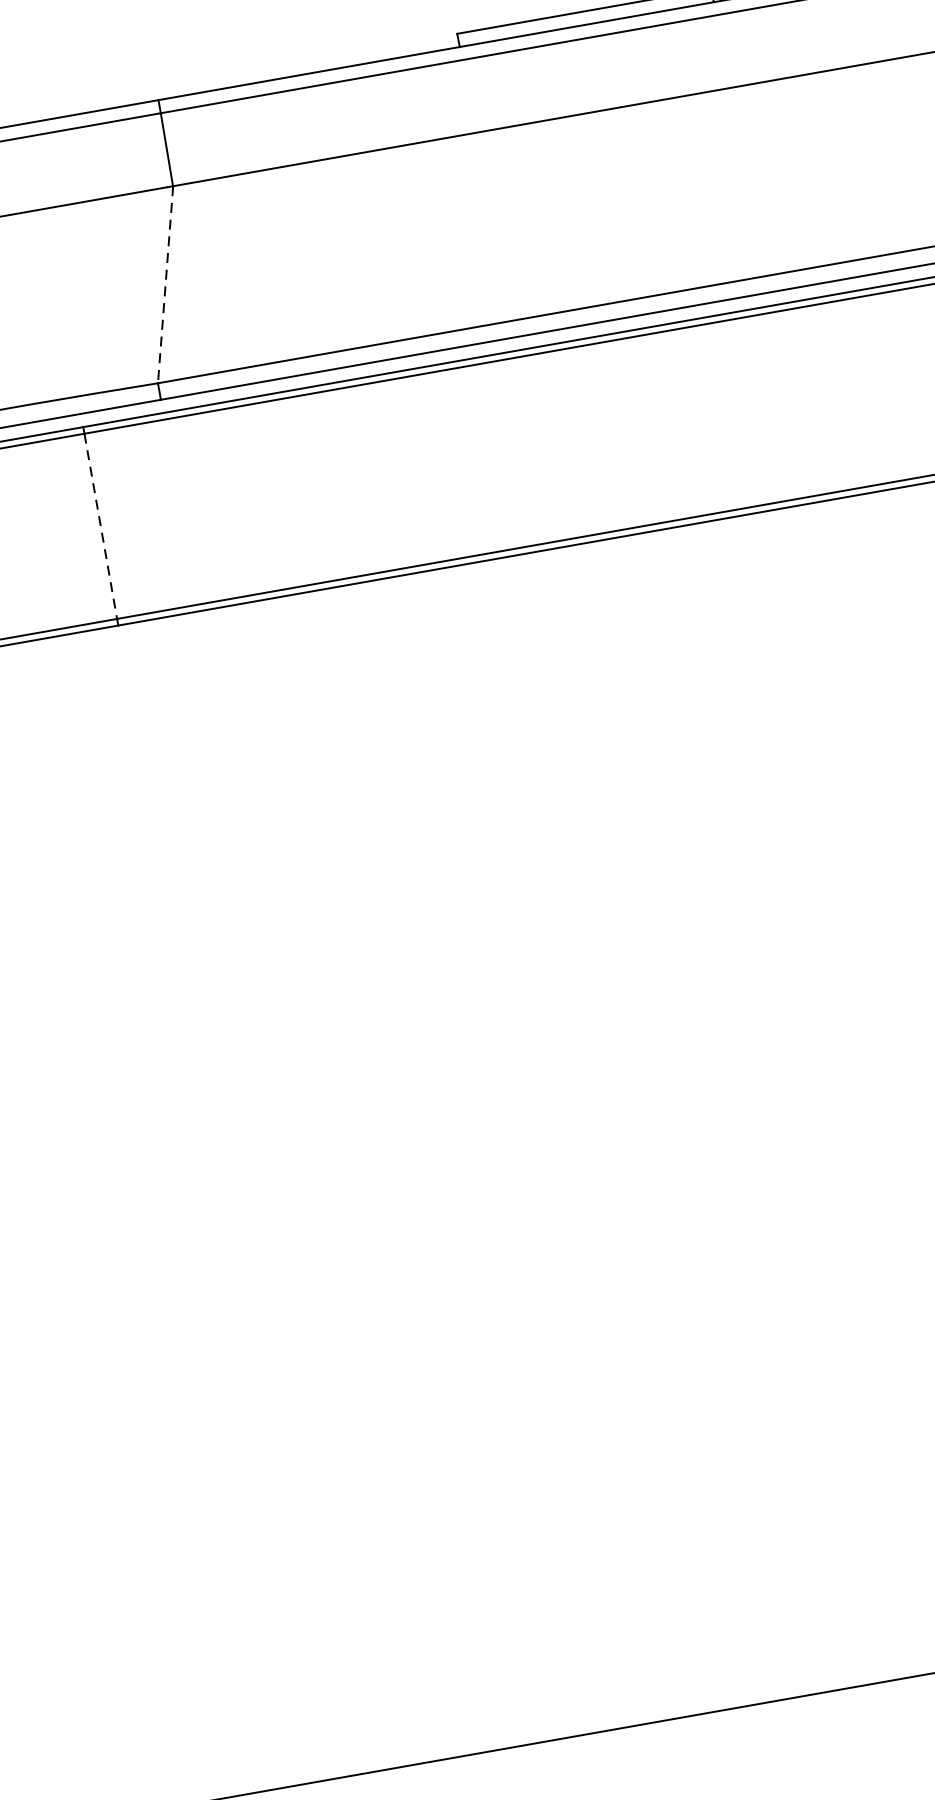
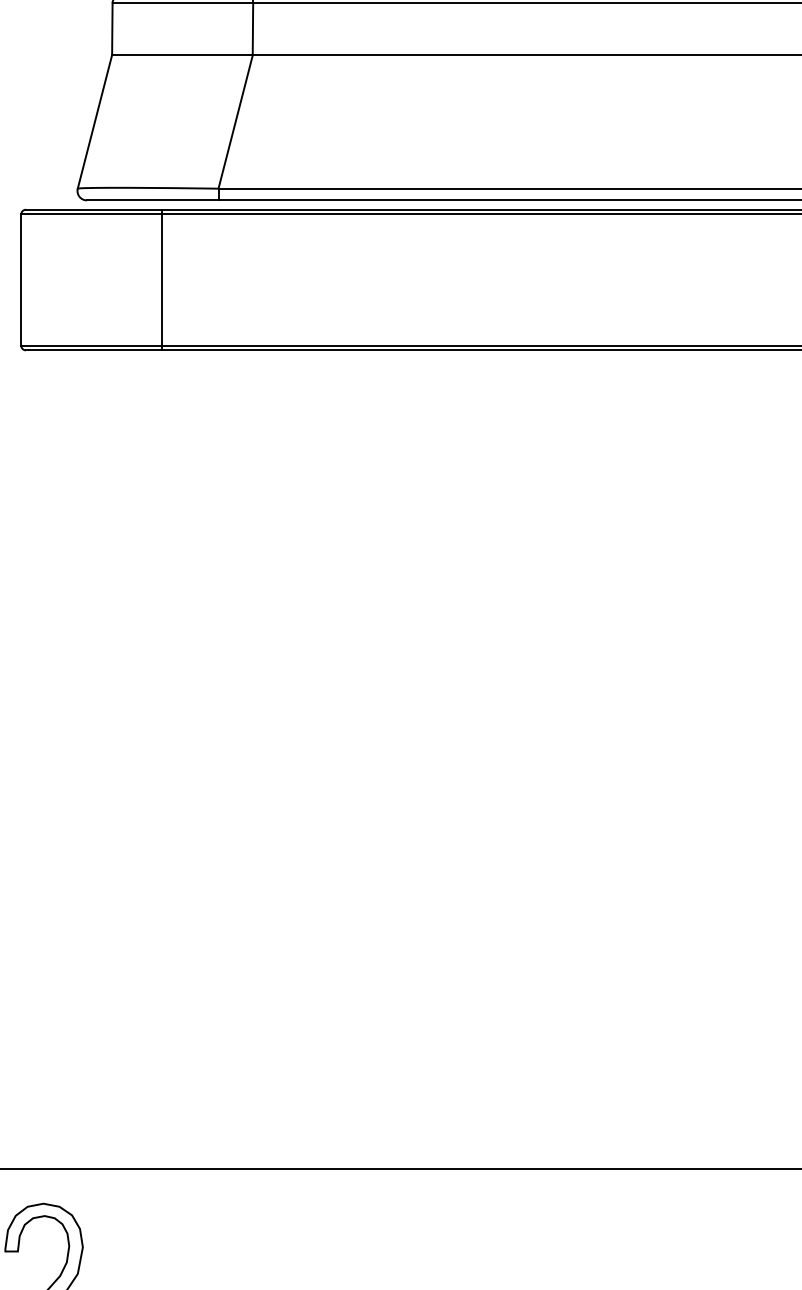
line: (165, 284) -> (235, 121), dashed -> solid
line: (100, 527) -> (161, 280), dashed -> solid

